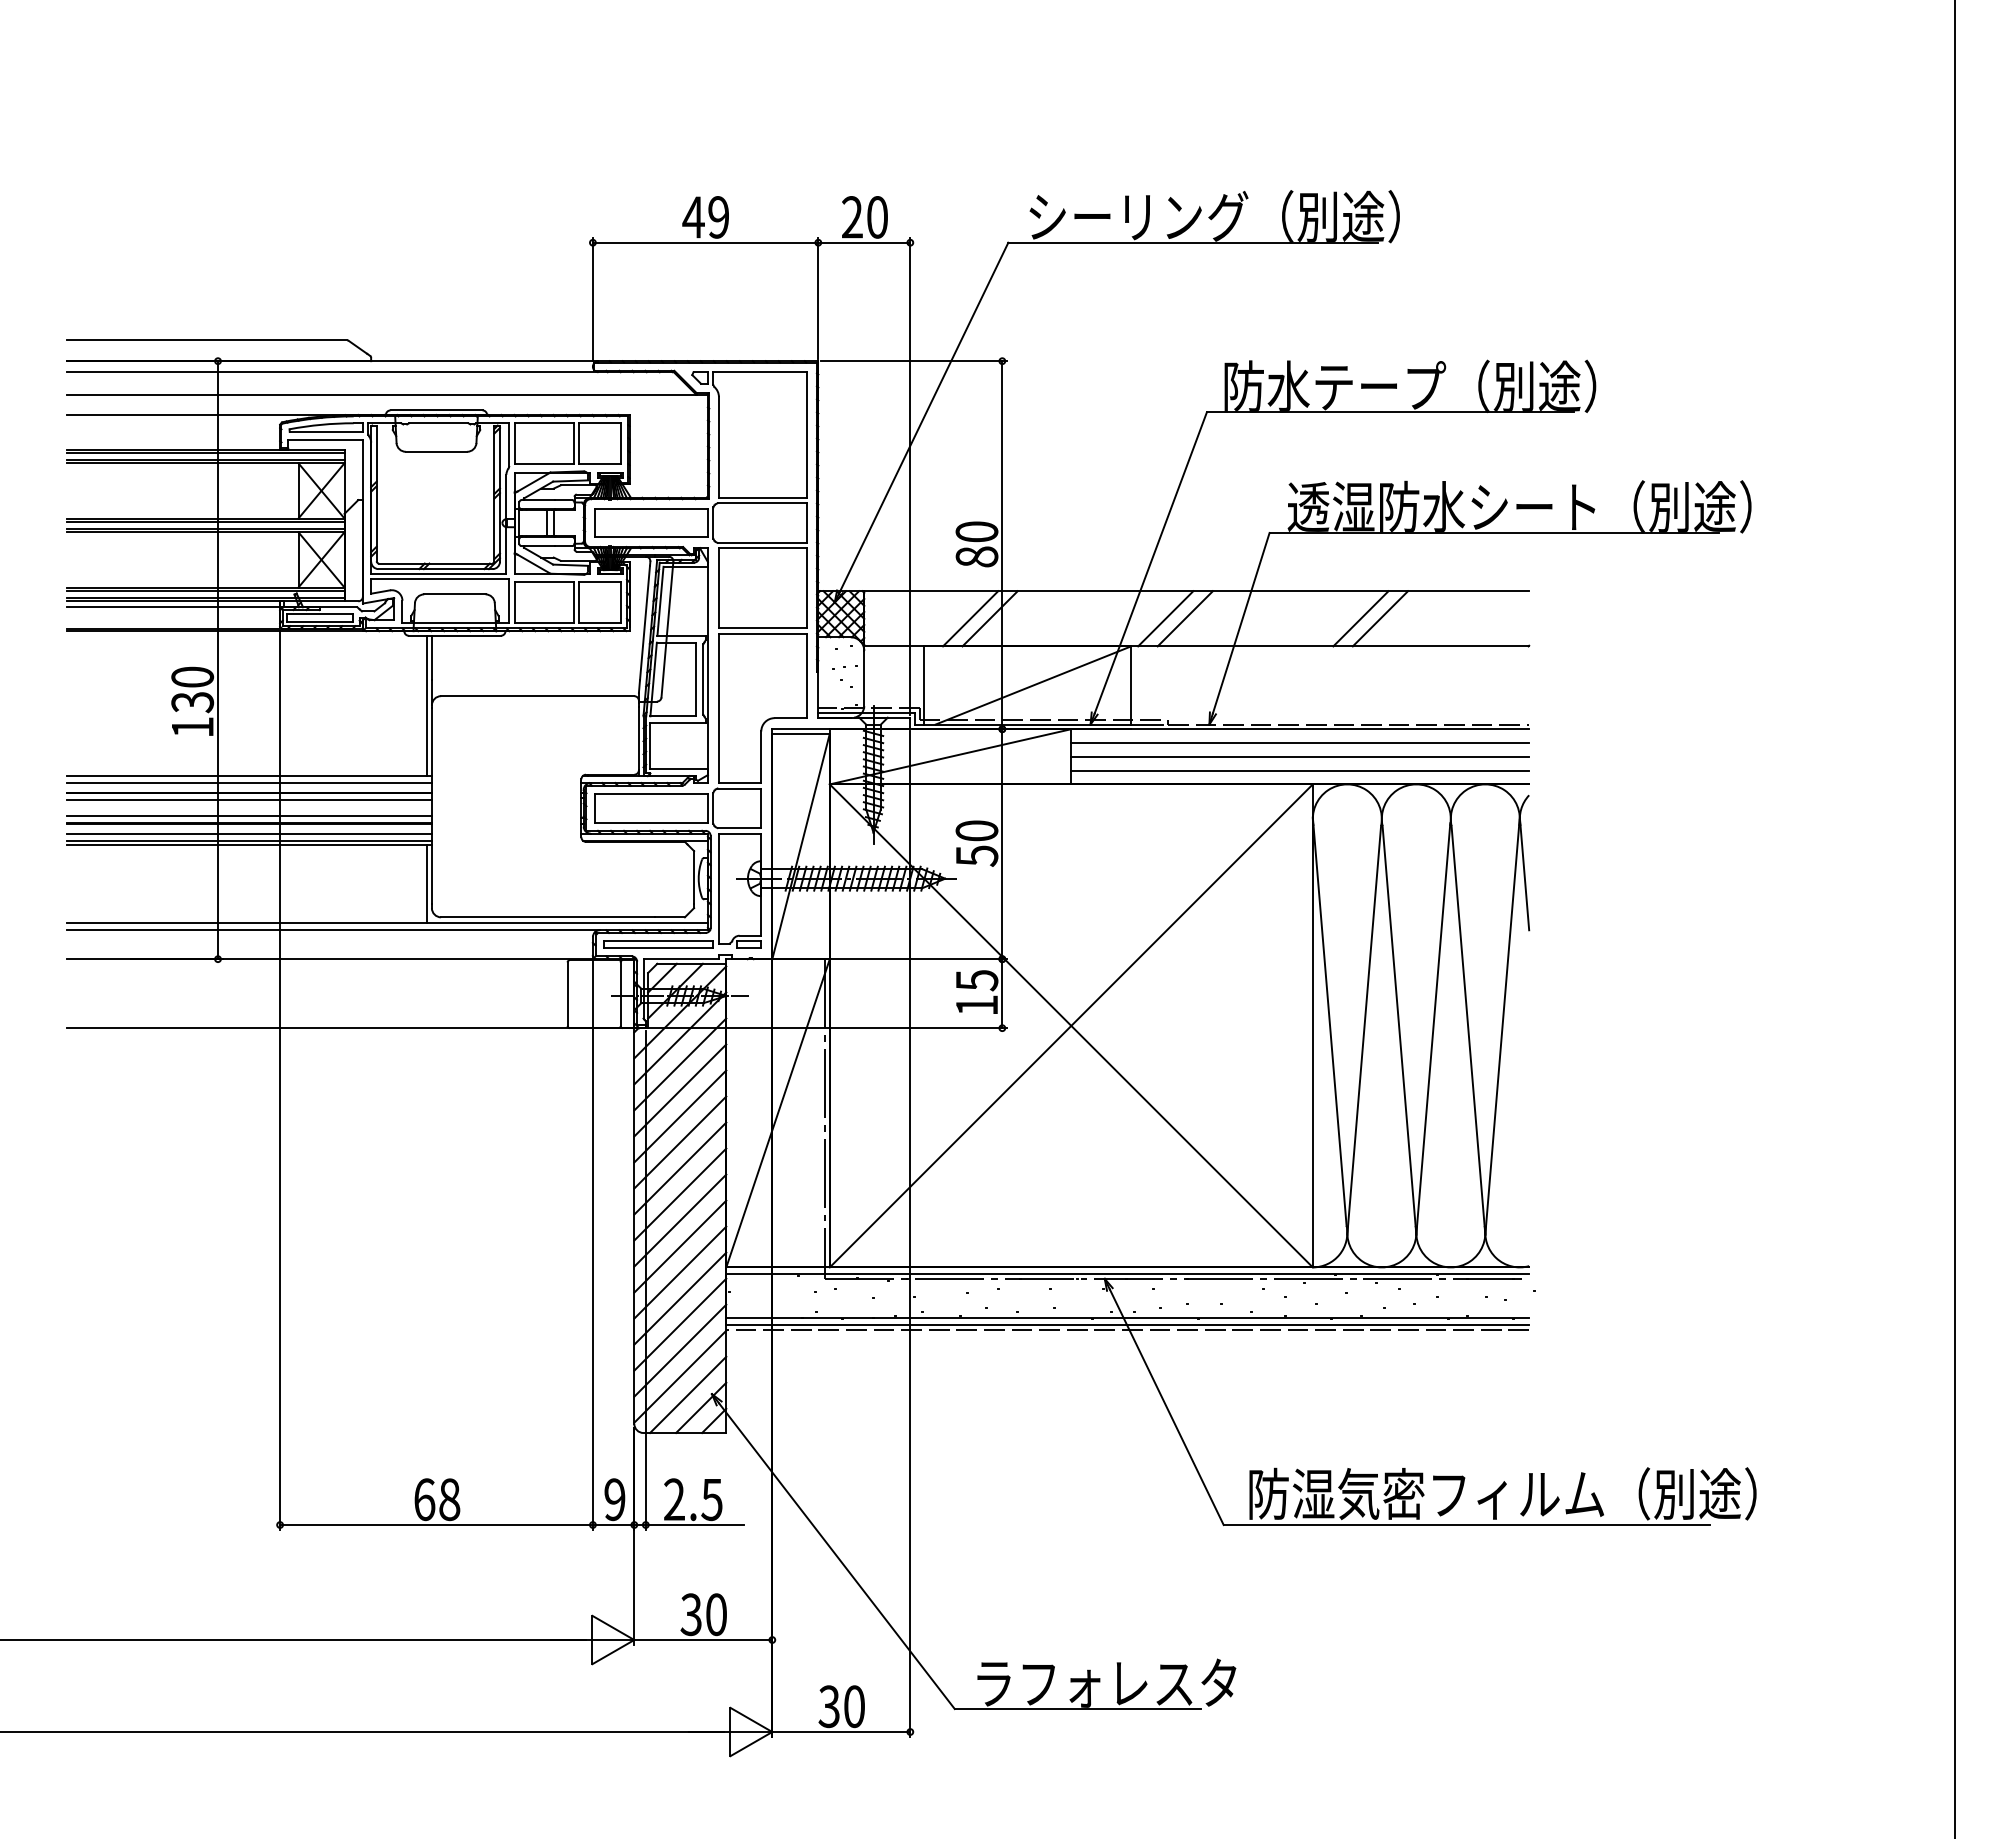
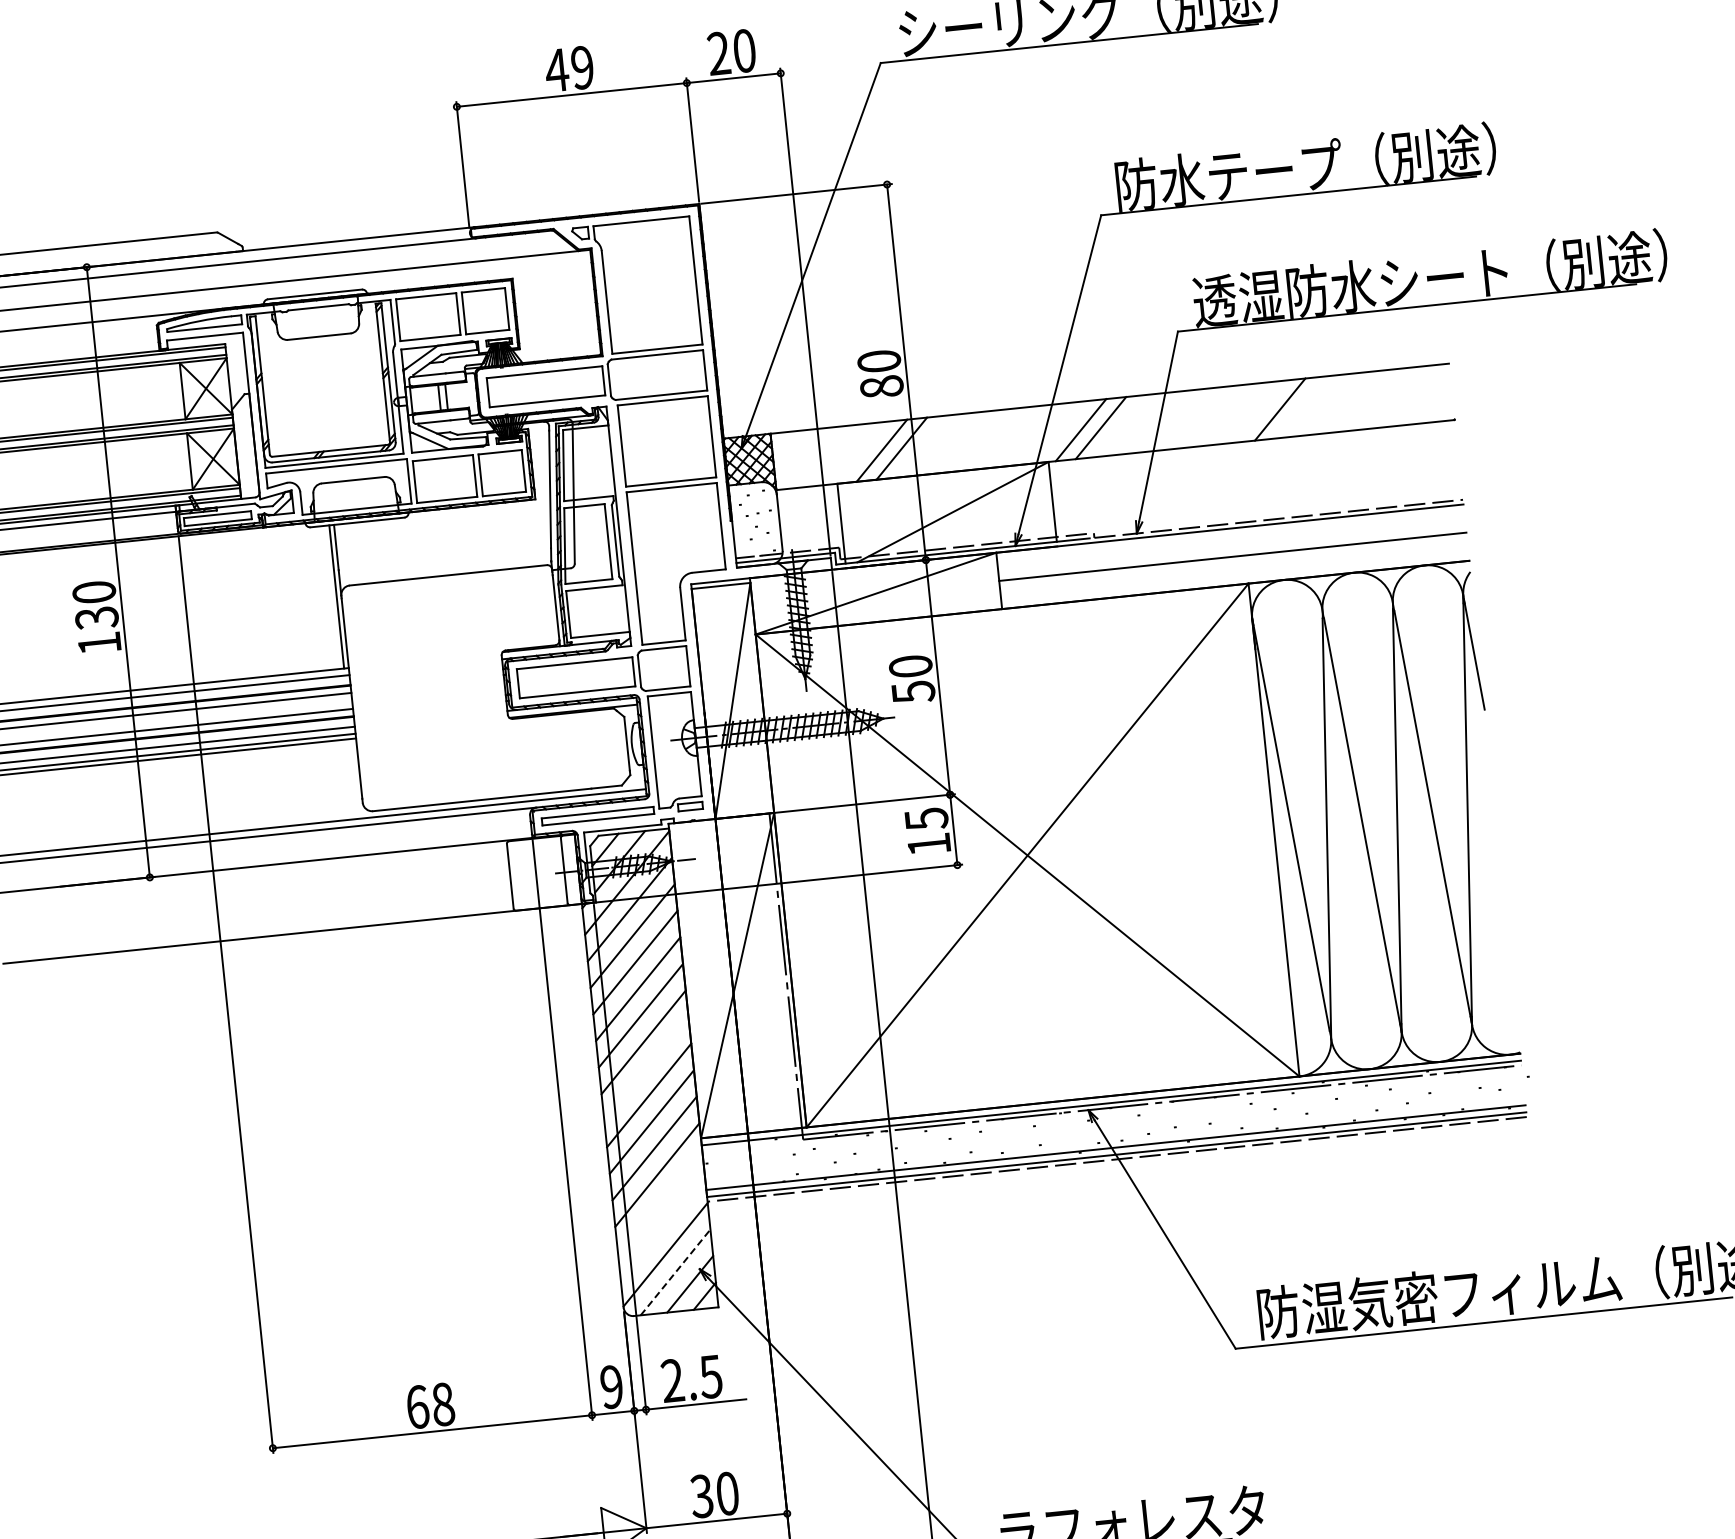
line: (1380, 618) -> (1300, 407), removed
line: (1300, 742) -> (1231, 542), removed
line: (1300, 770) -> (1234, 570), removed
line: (427, 884) -> (355, 779), removed
line: (680, 1194) -> (646, 1068), removed
line: (680, 1324) -> (660, 1201), removed
line: (680, 1350) -> (663, 1227), removed
line: (688, 1394) -> (675, 1271), solid -> dashed

